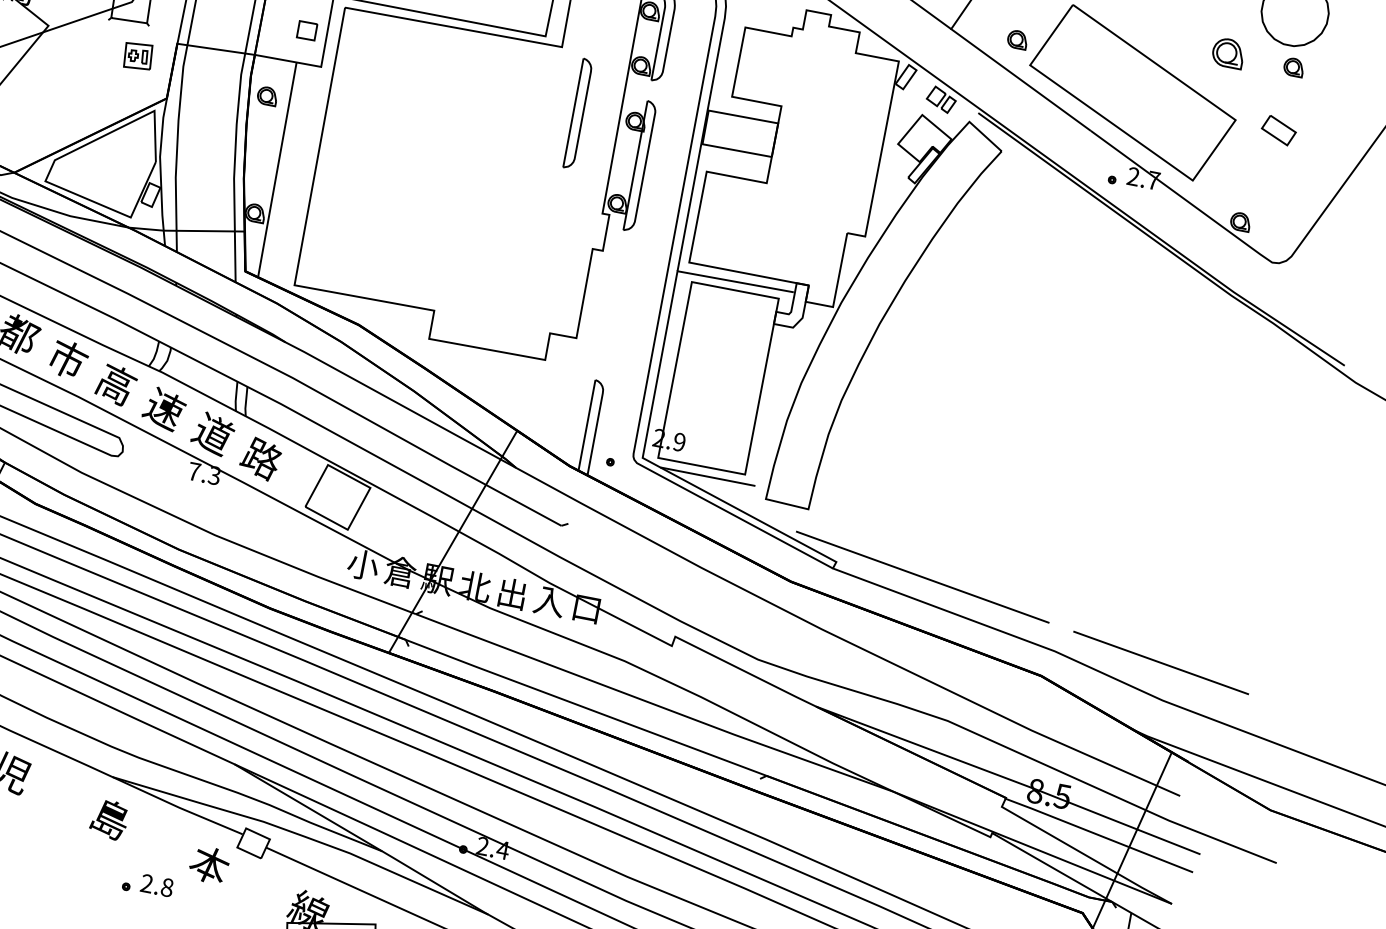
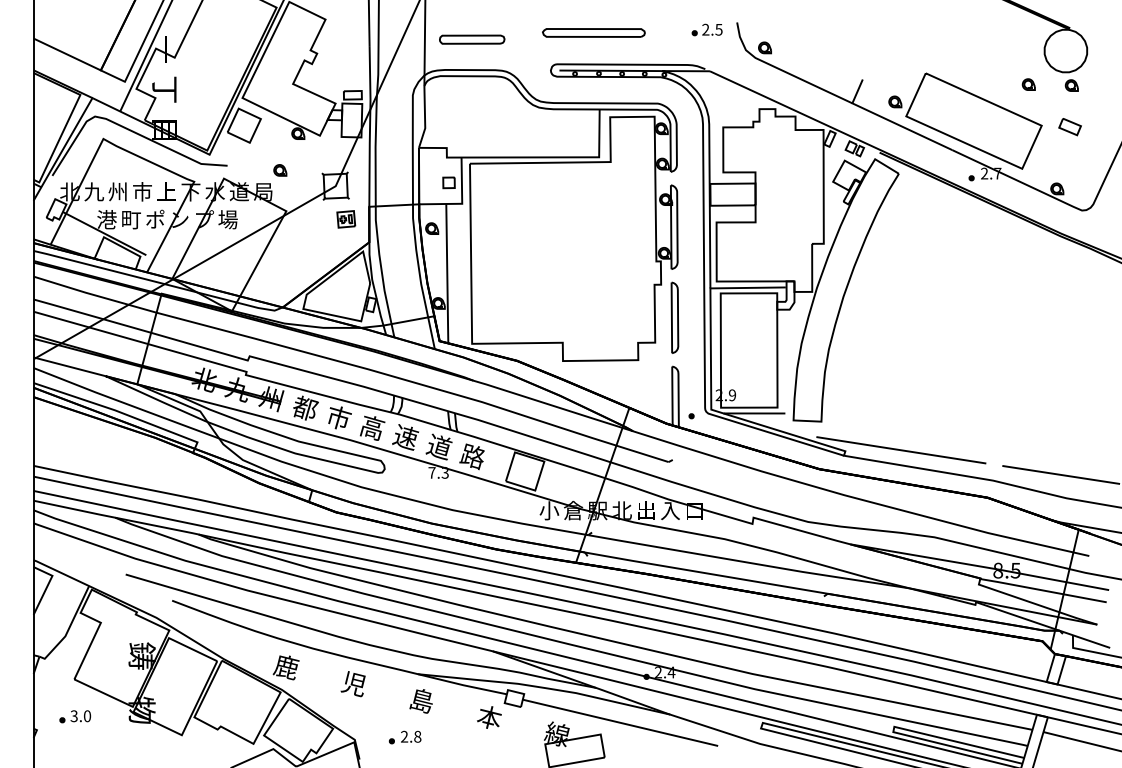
part: (1227, 52) -> (1028, 84), size x0.62
part: (577, 113) -> (674, 317), moved
part: (146, 884) -> (404, 737), moved

